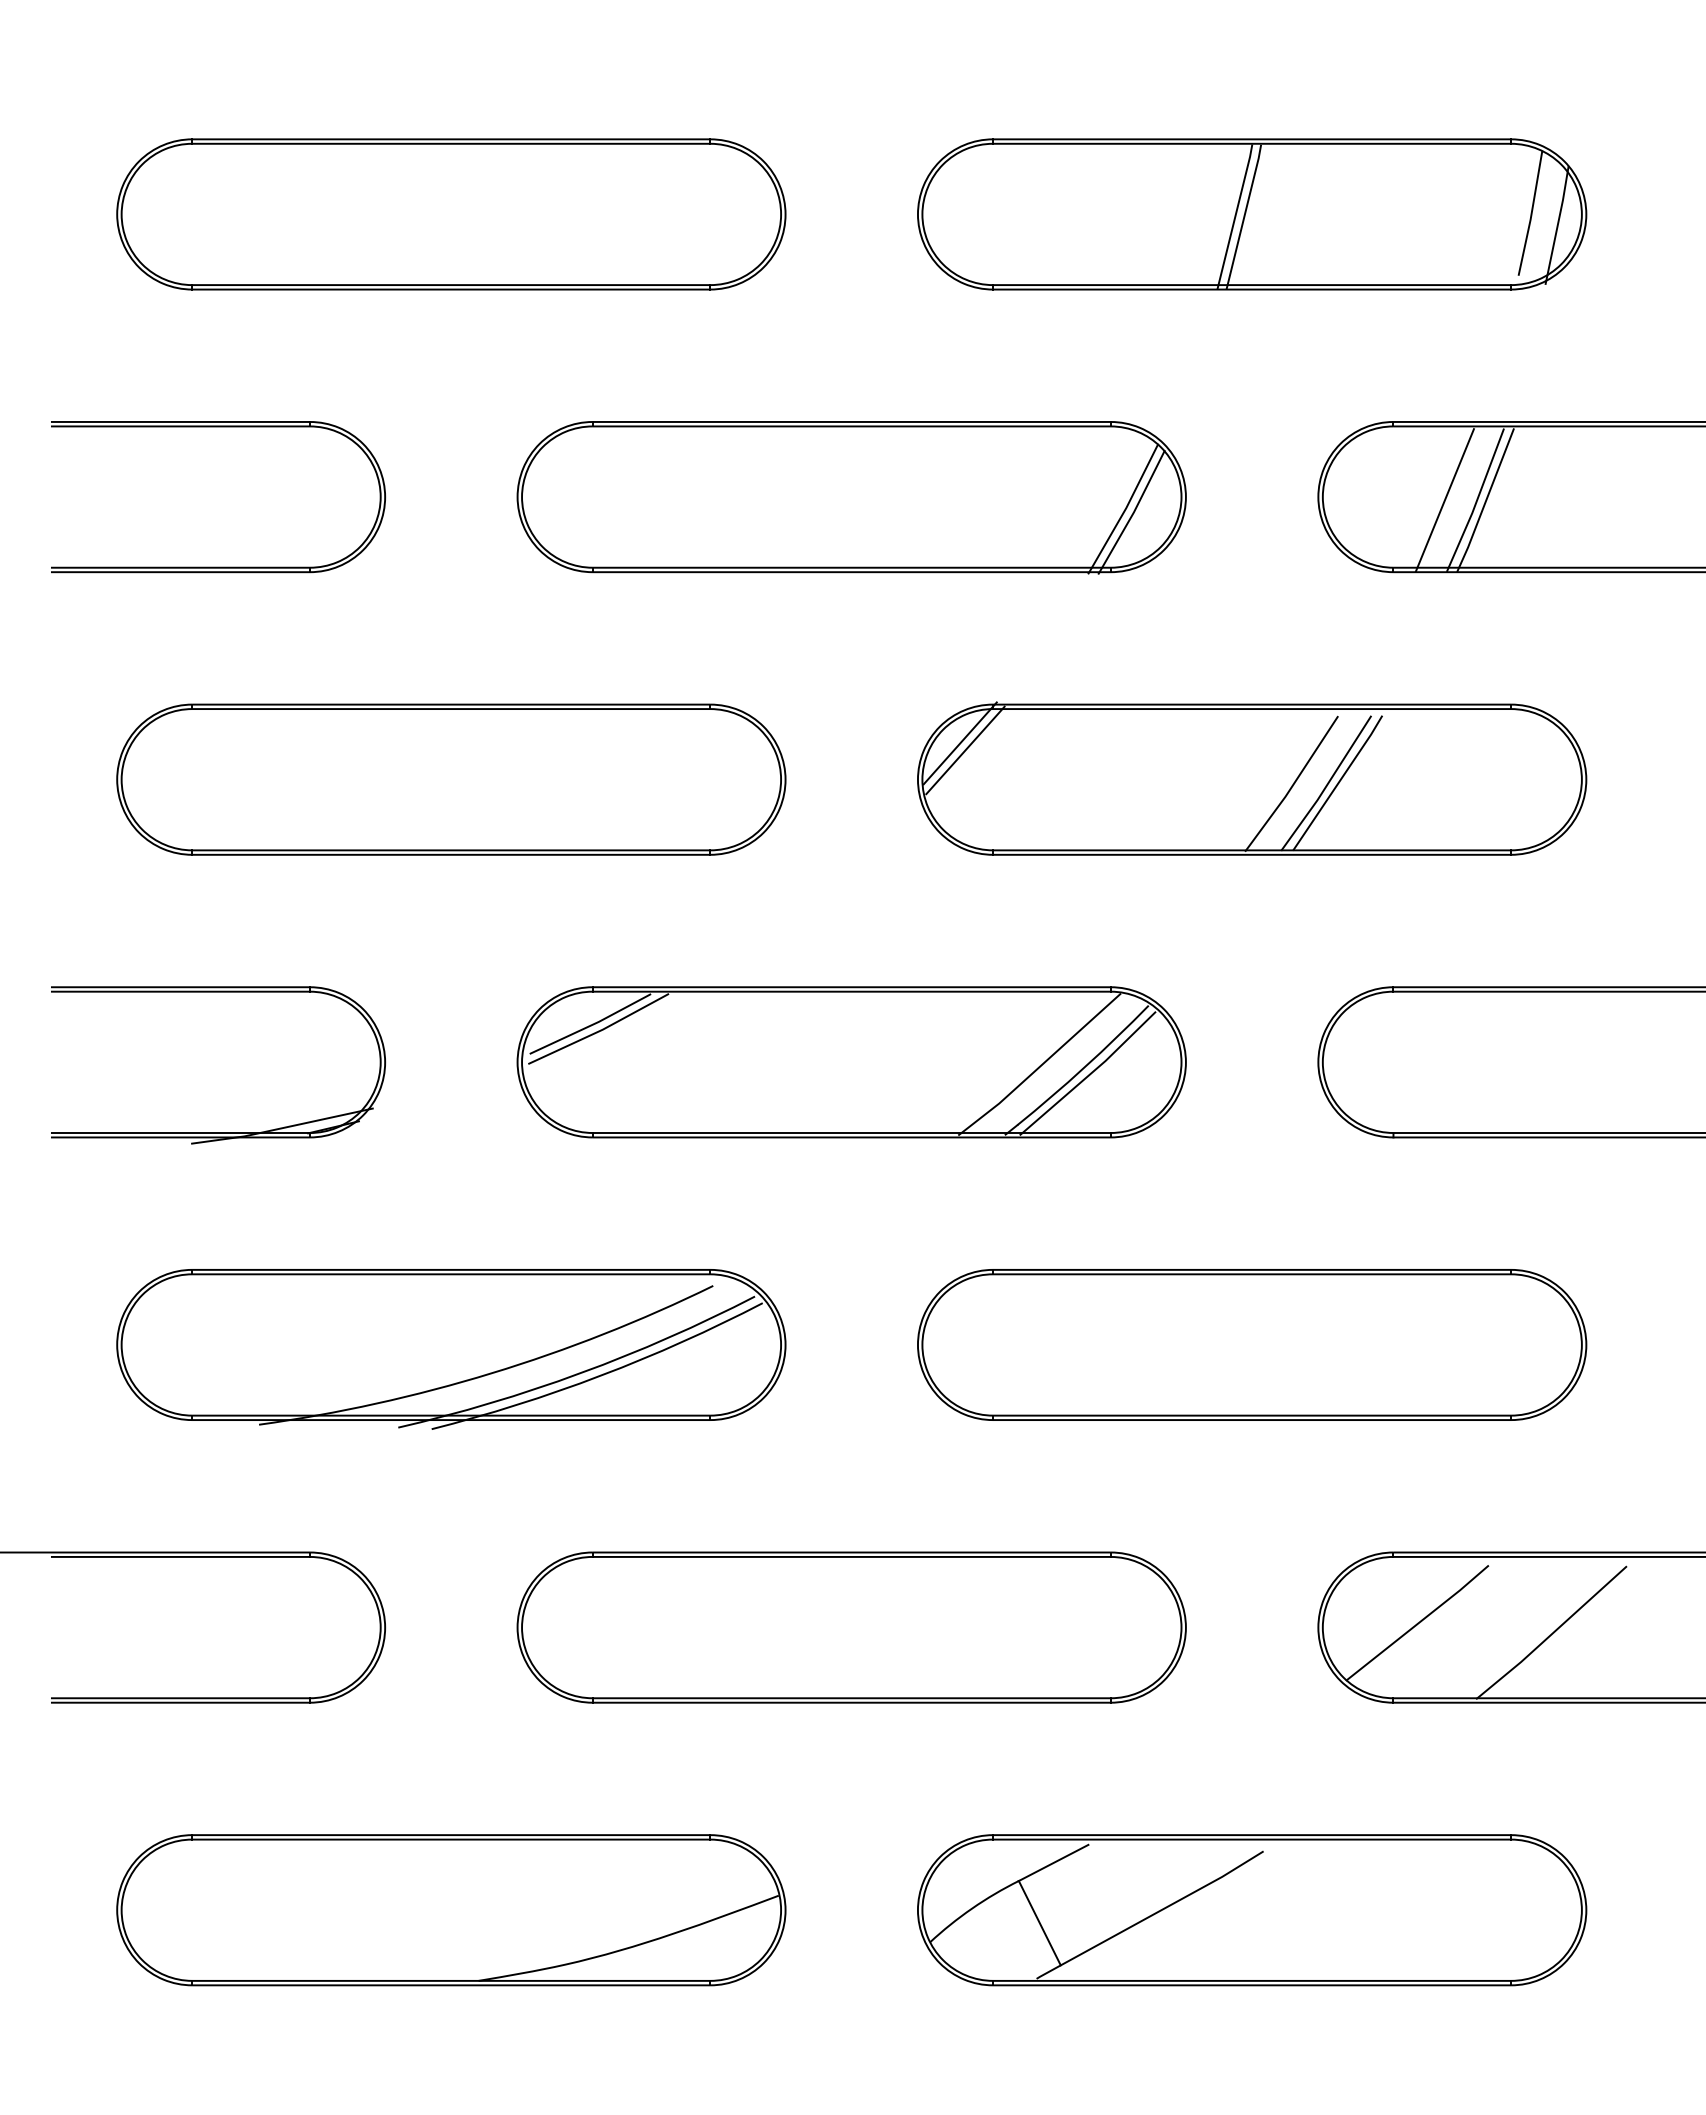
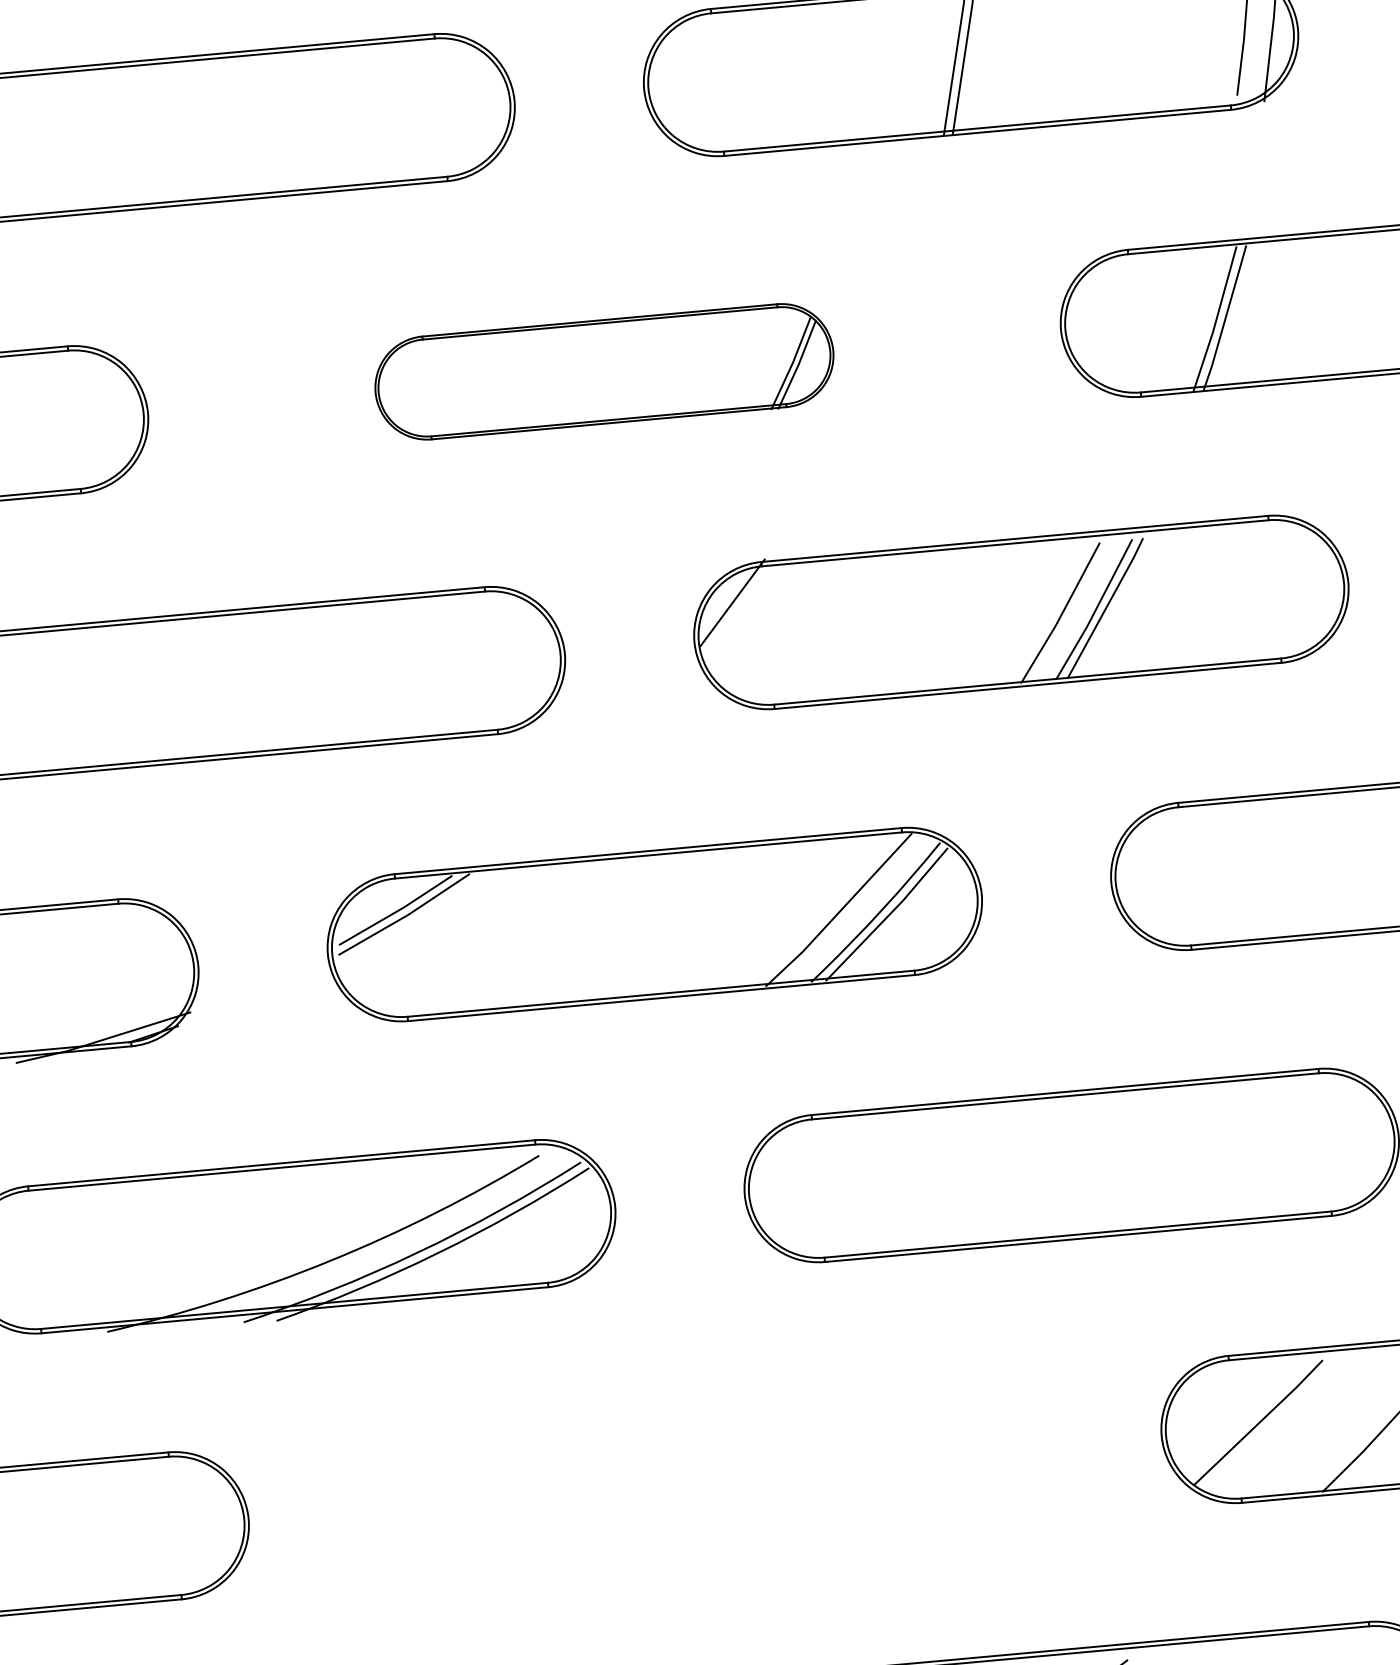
part: (851, 497) -> (604, 372), size x0.7
line: (1444, 500) -> (1184, 322), removed
line: (965, 750) -> (738, 609), removed
part: (851, 1627) -> (704, 1477), removed

